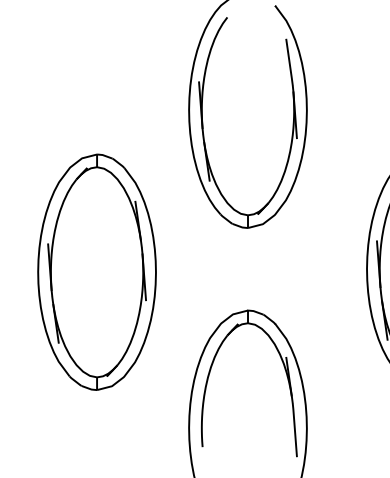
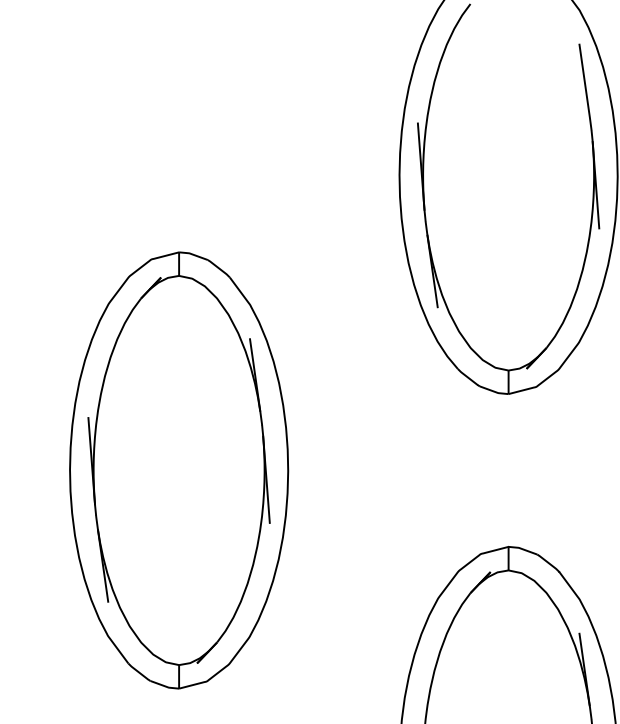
part: (96, 271) -> (178, 469), moved

